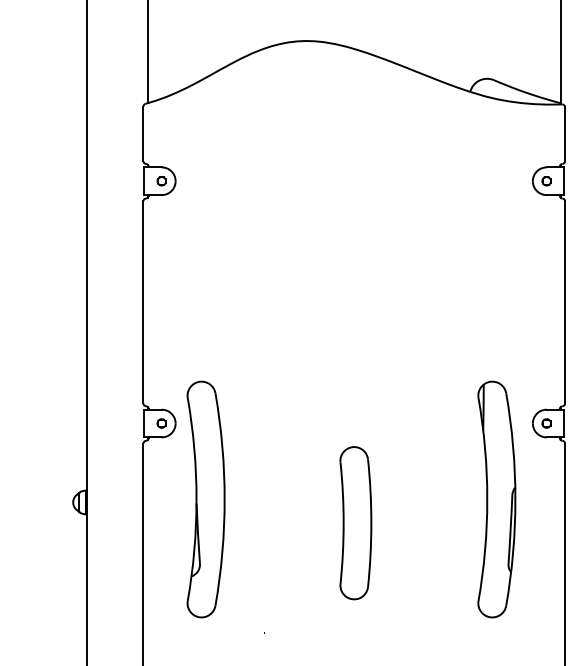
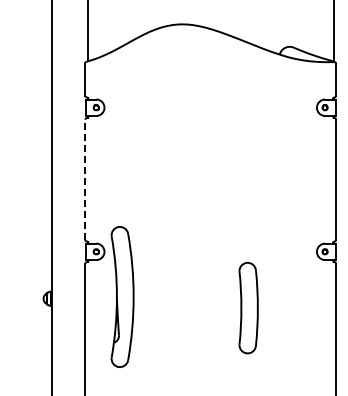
line: (143, 301) -> (85, 179), solid -> dashed
part: (496, 498) -> (295, 296), removed
part: (355, 522) -> (248, 307), moved

